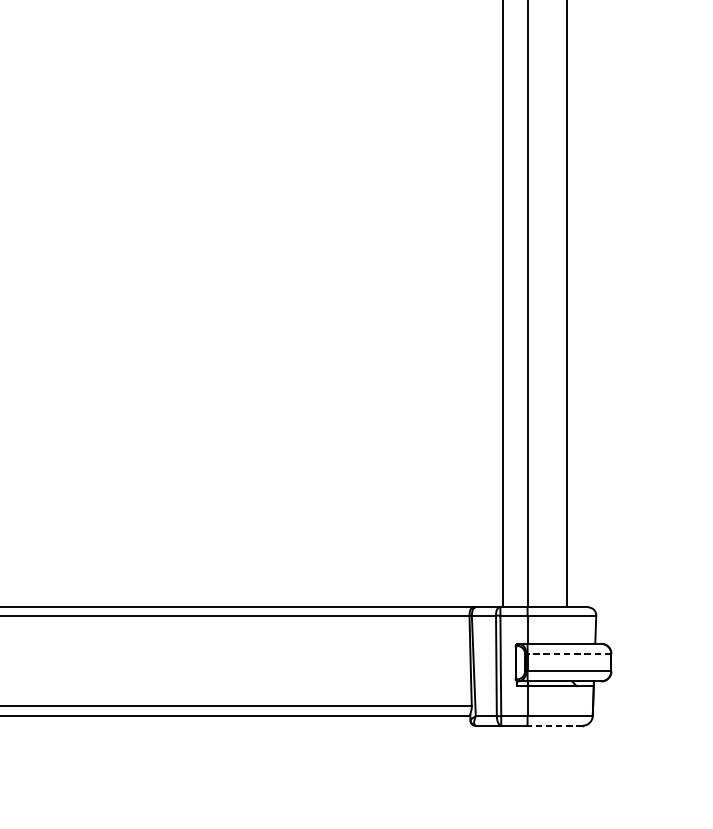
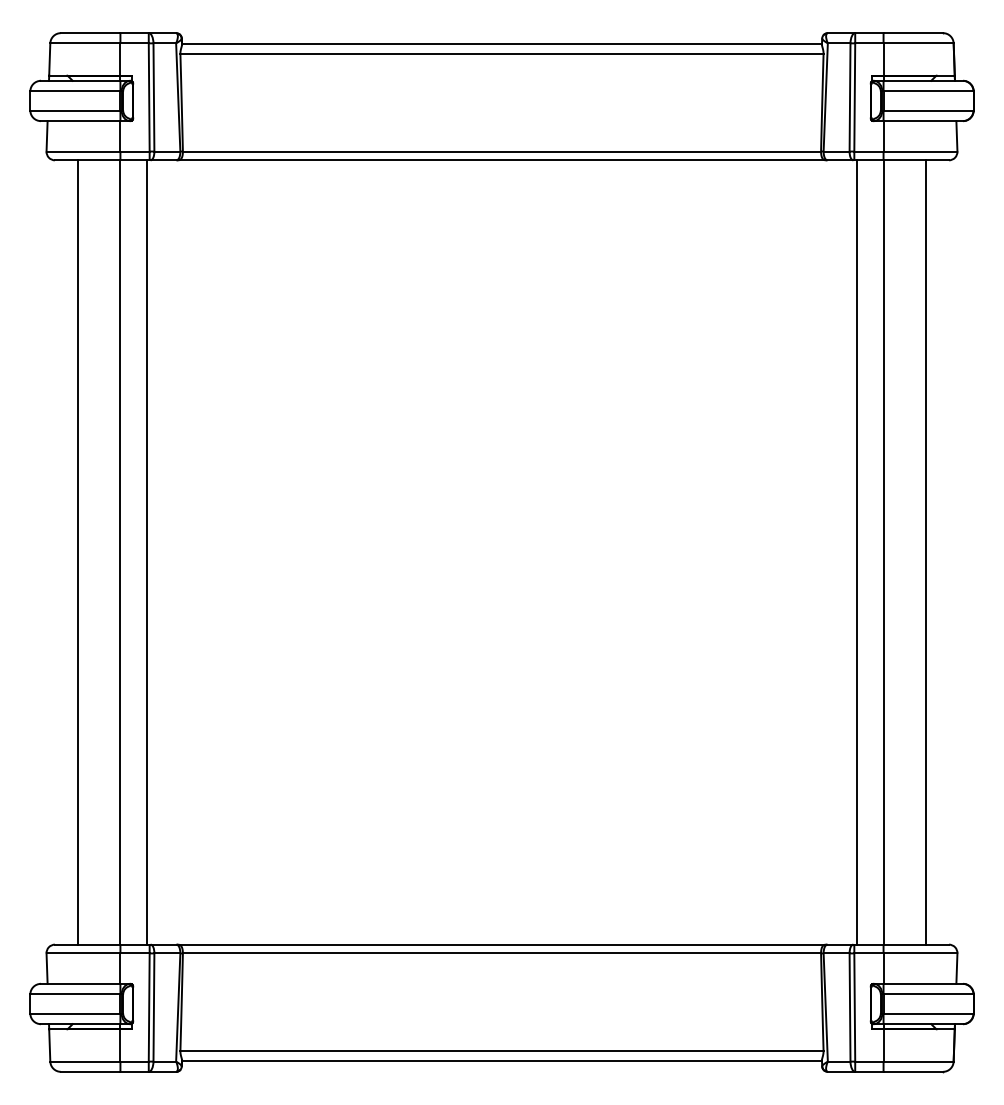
line: (569, 653) -> (928, 994), dashed -> solid
line: (555, 725) -> (913, 1071), dashed -> solid

